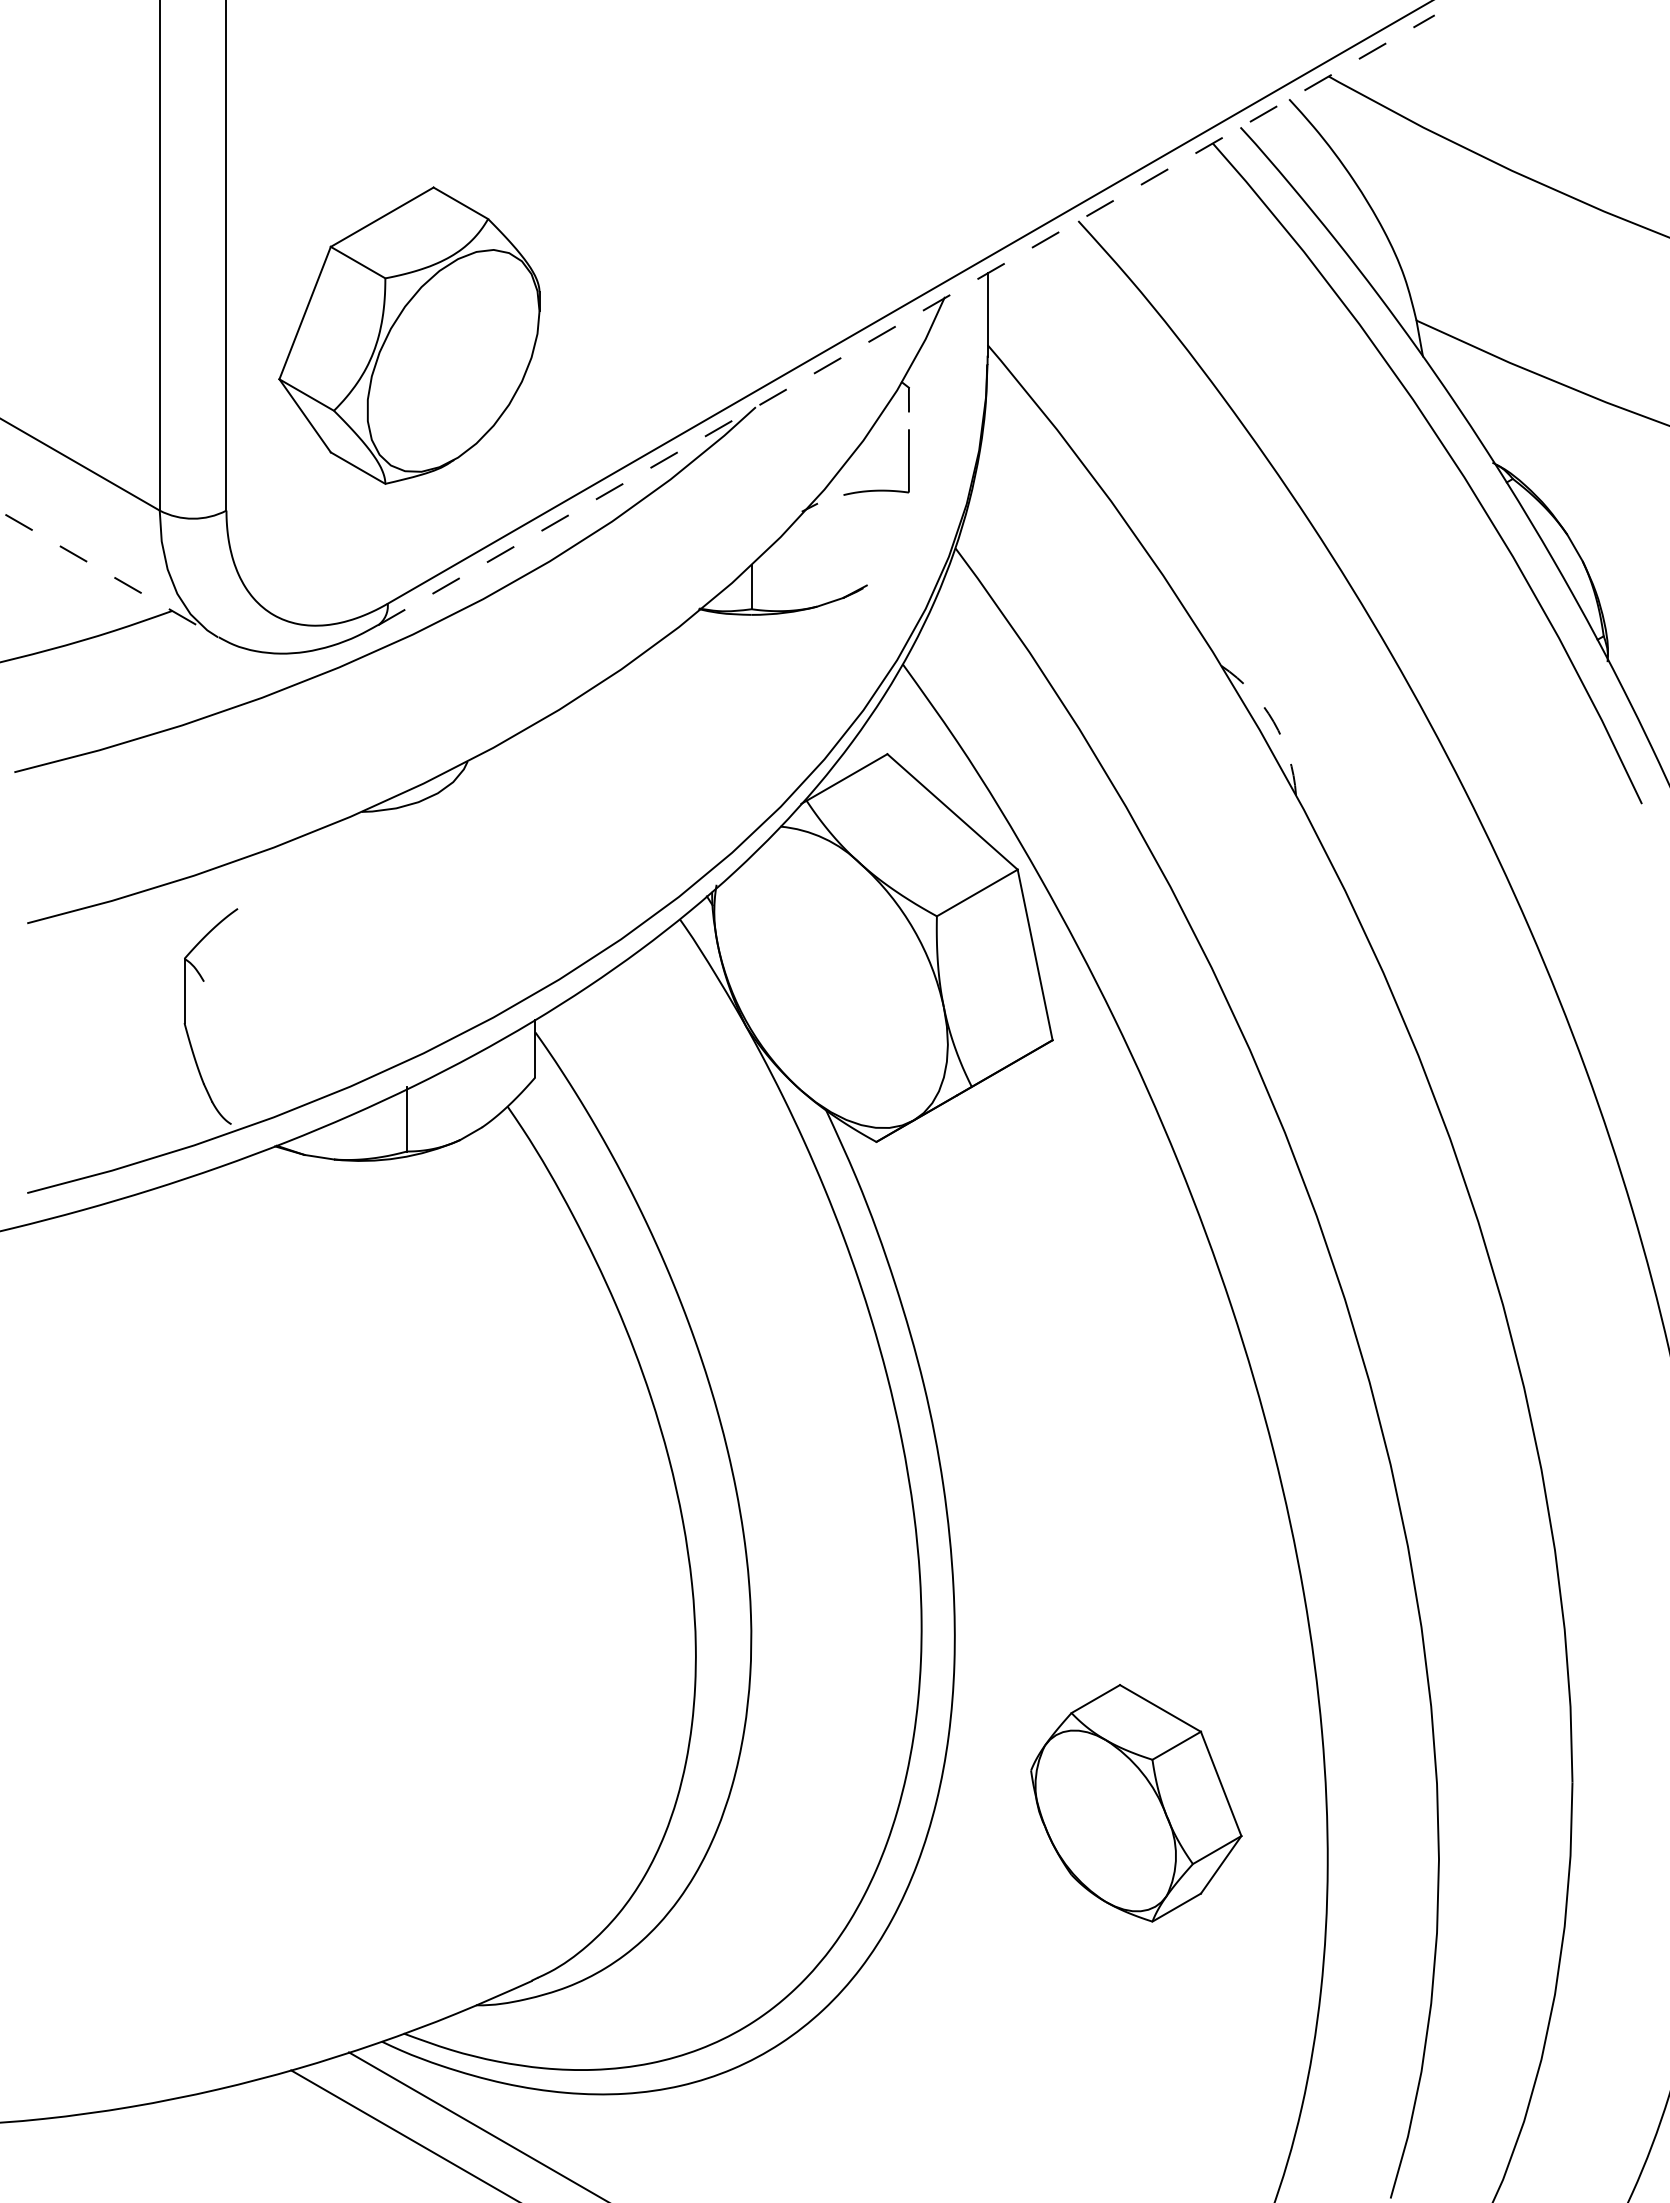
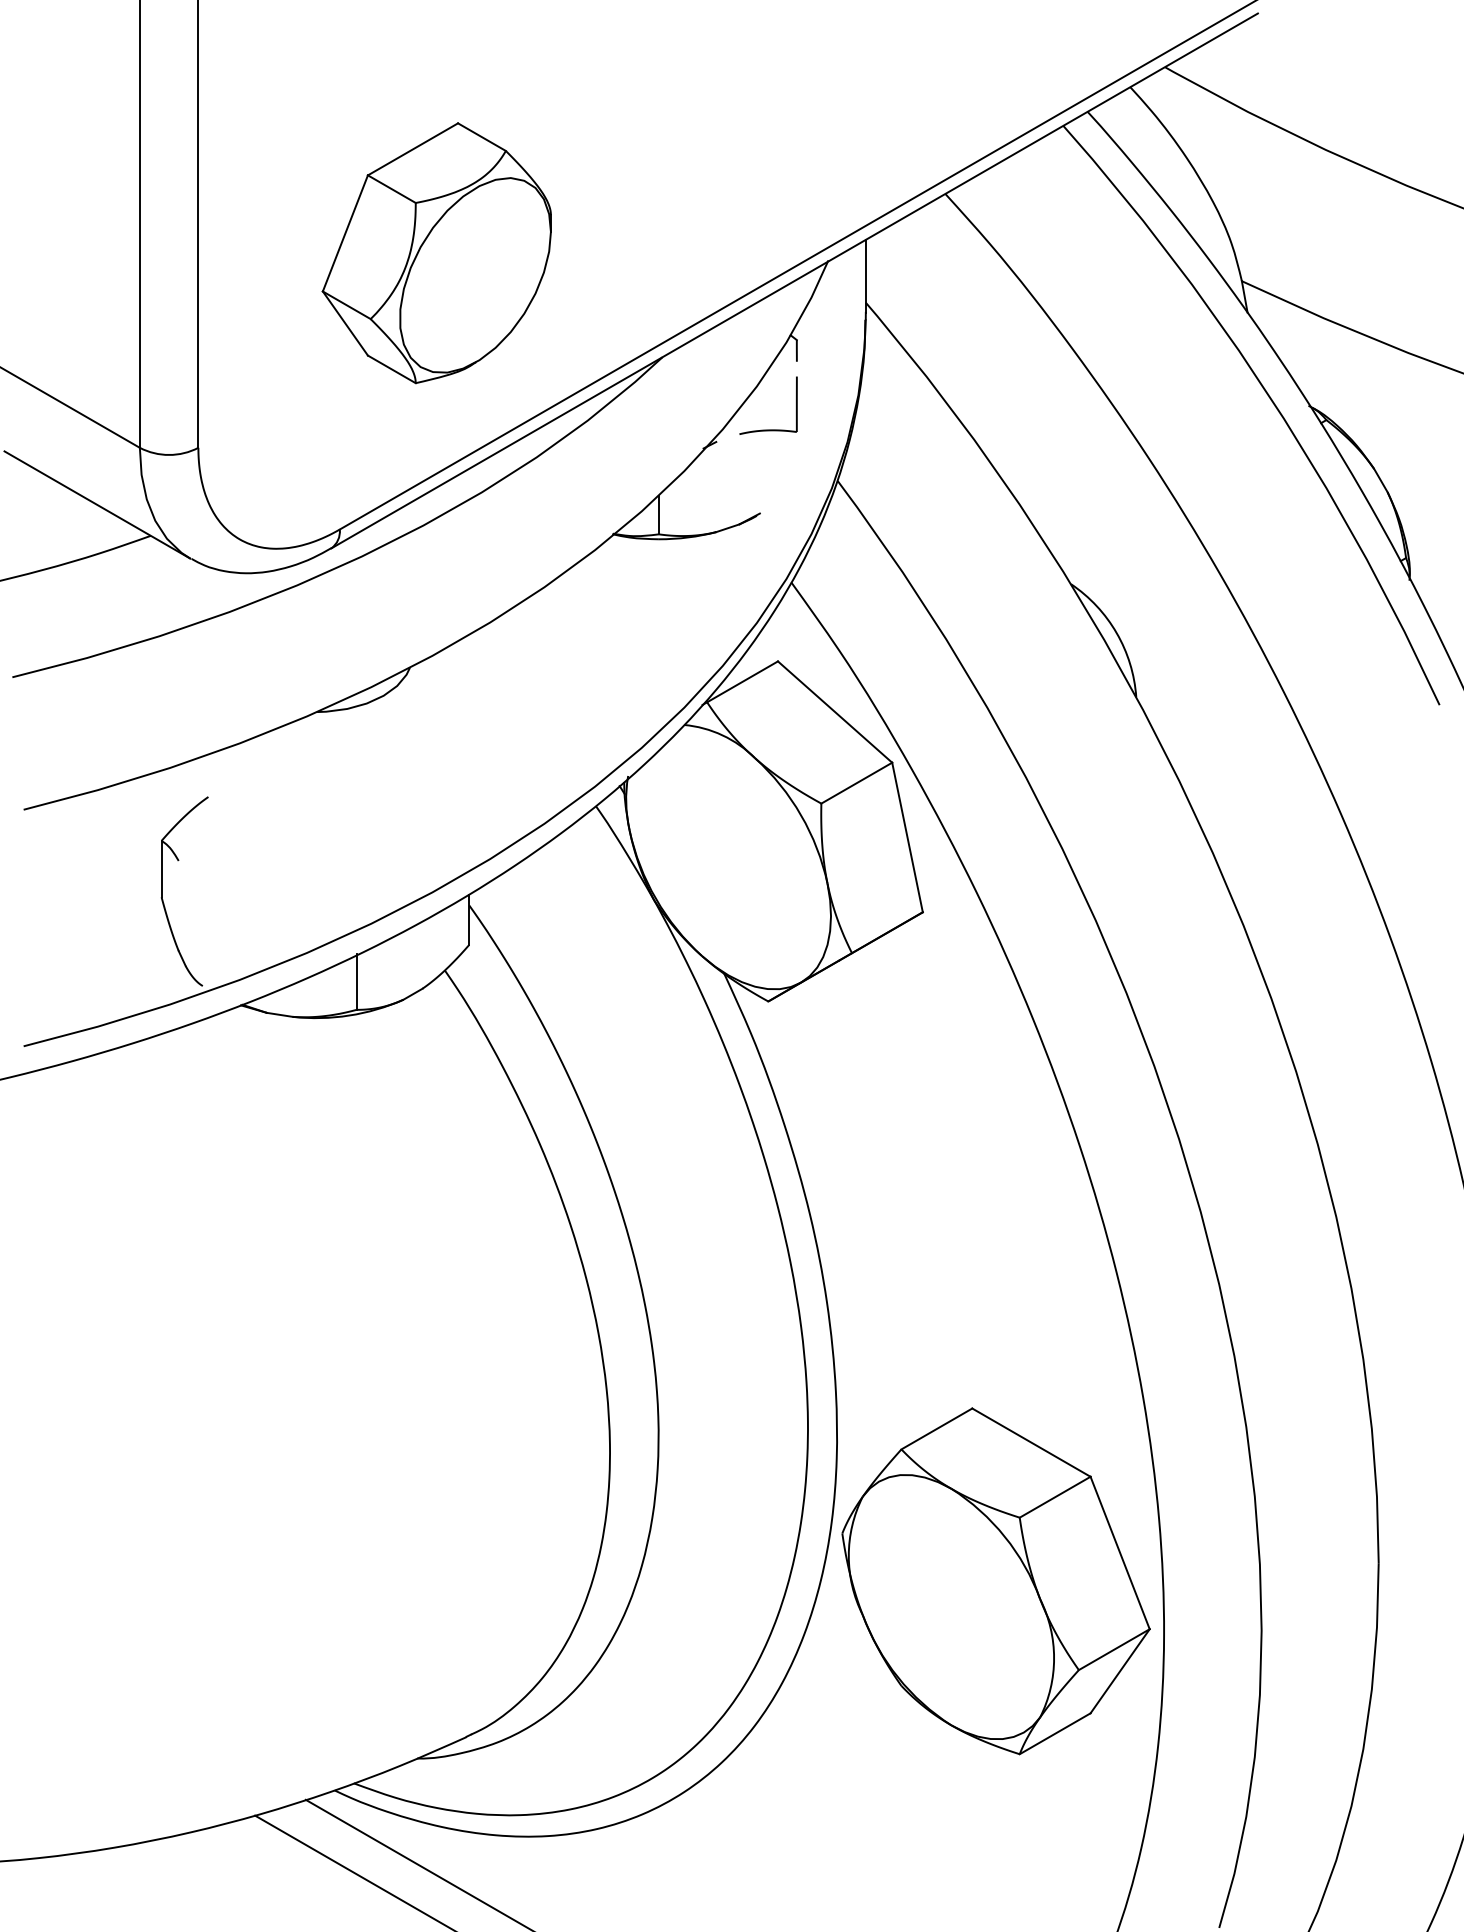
line: (906, 320) -> (794, 281), dashed -> solid
part: (409, 335) -> (436, 253), moved
line: (111, 575) -> (97, 504), dashed -> solid
arc: (1273, 721) -> (1116, 632), dashed -> solid
part: (1136, 1803) -> (996, 1581), size x1.67

